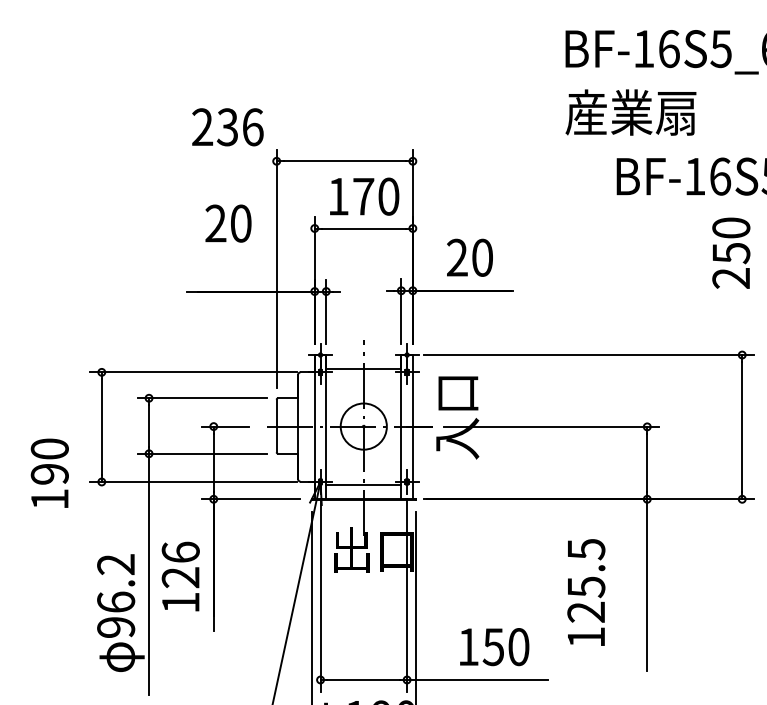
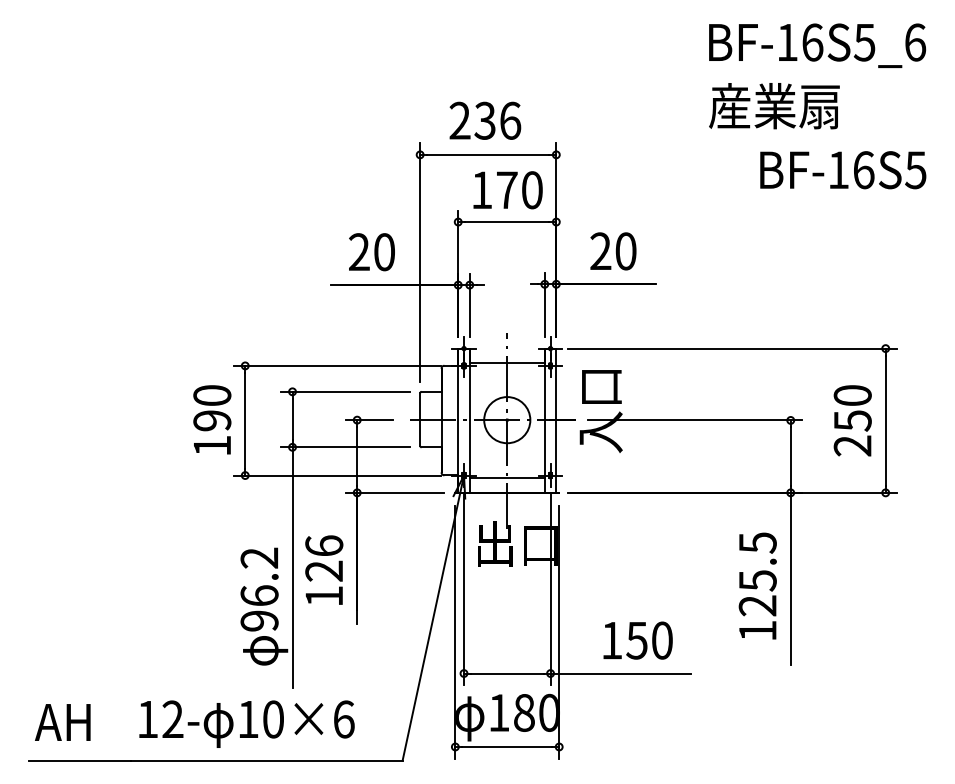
text: (228, 126) -> (485, 120), moved
text: (228, 223) -> (371, 252), moved
text: (731, 252) -> (852, 420), moved
text: (50, 472) -> (212, 419), moved
text: (586, 591) -> (757, 585), moved

